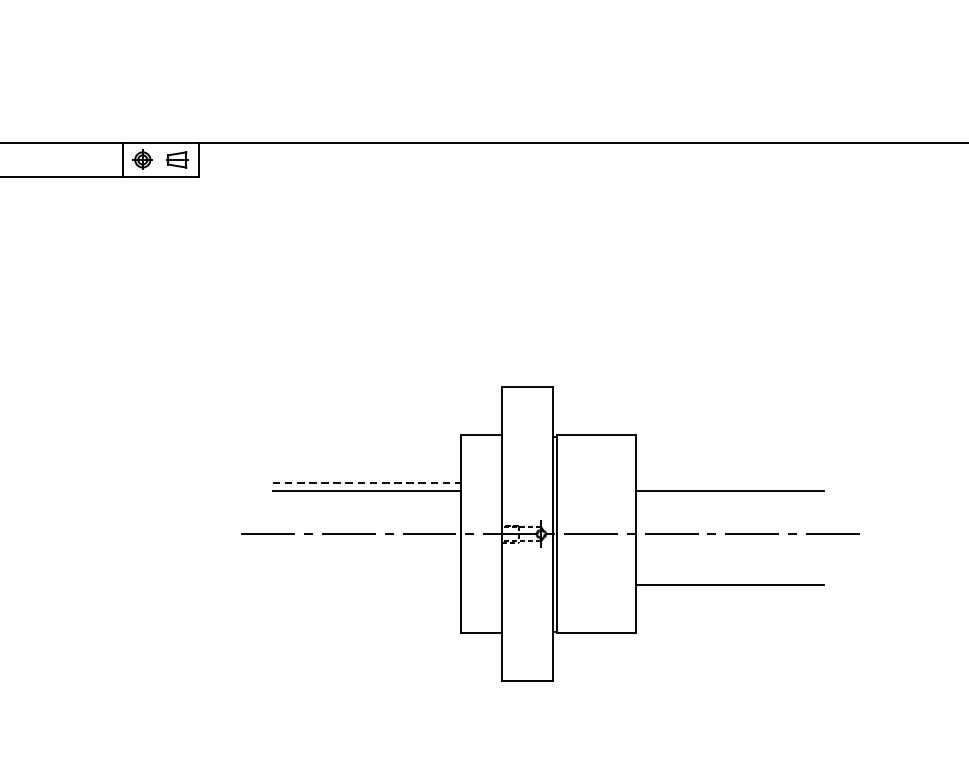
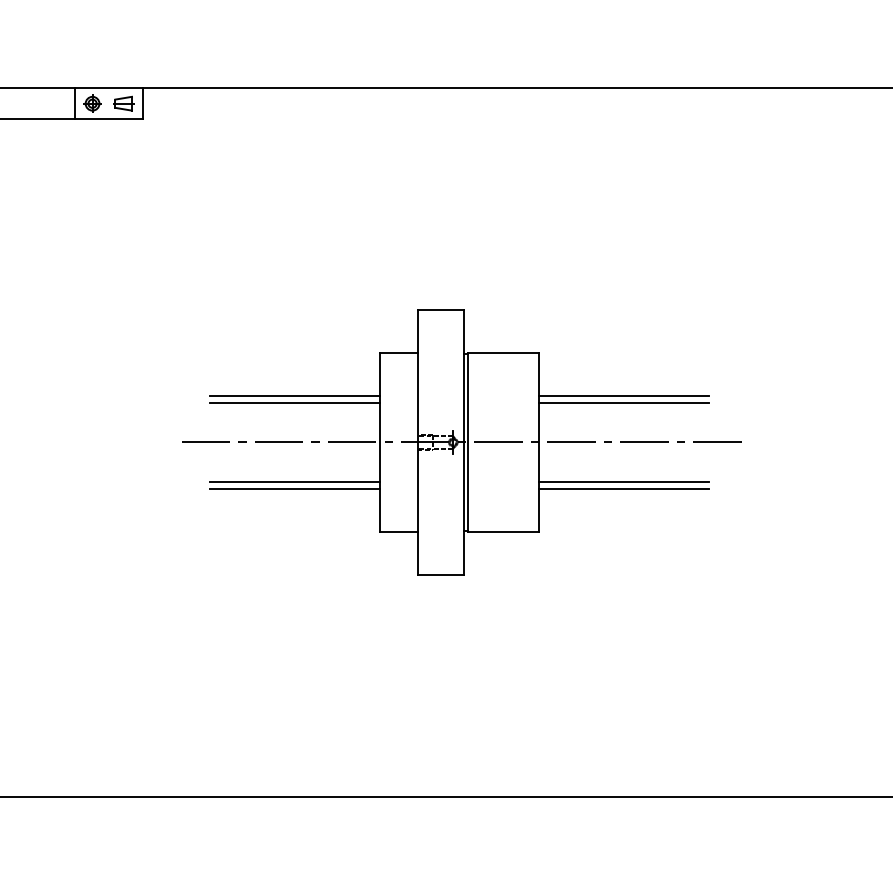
line: (366, 483) -> (295, 396), dashed -> solid
line: (729, 483) -> (623, 396), added
line: (365, 577) -> (294, 481), added
line: (729, 577) -> (623, 481), added
line: (365, 585) -> (294, 488), added

